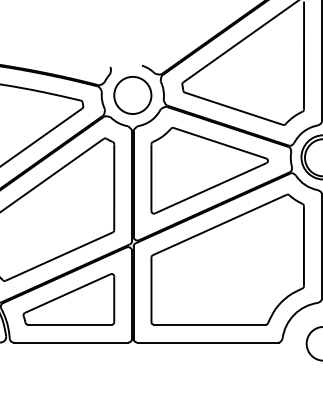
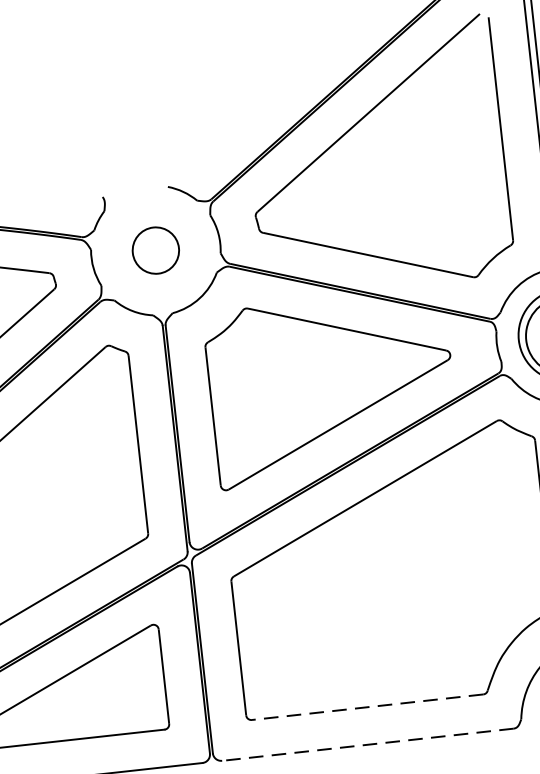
circle: (132, 95) -> (155, 250), size x0.6
line: (209, 324) -> (366, 706), solid -> dashed
line: (207, 342) -> (366, 744), solid -> dashed

